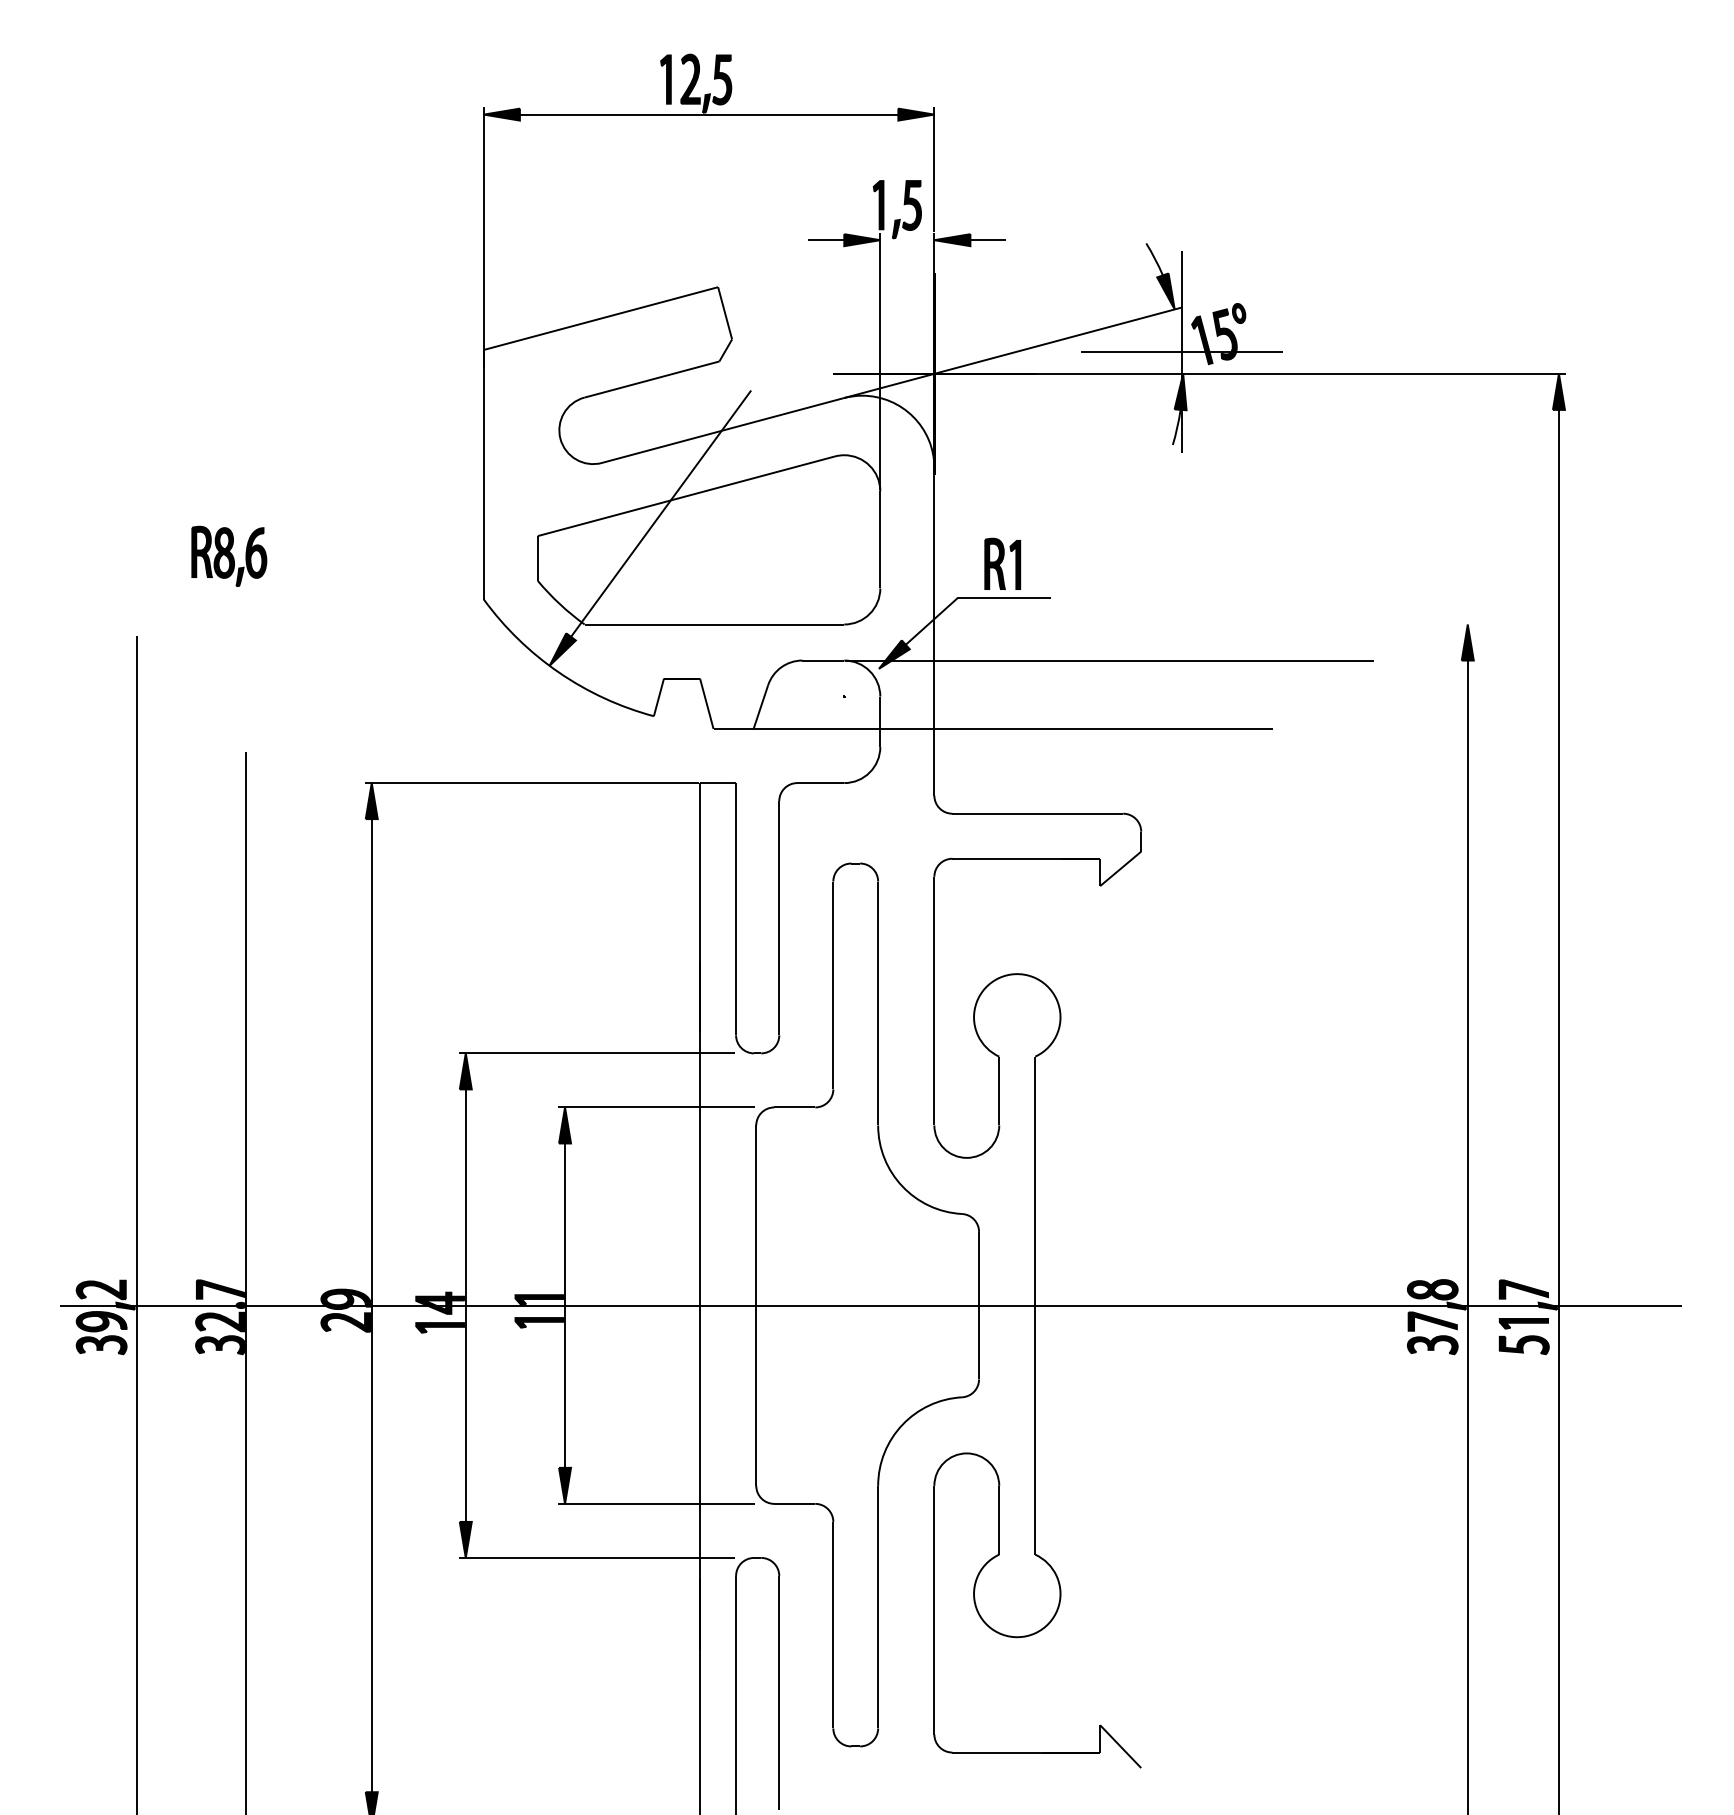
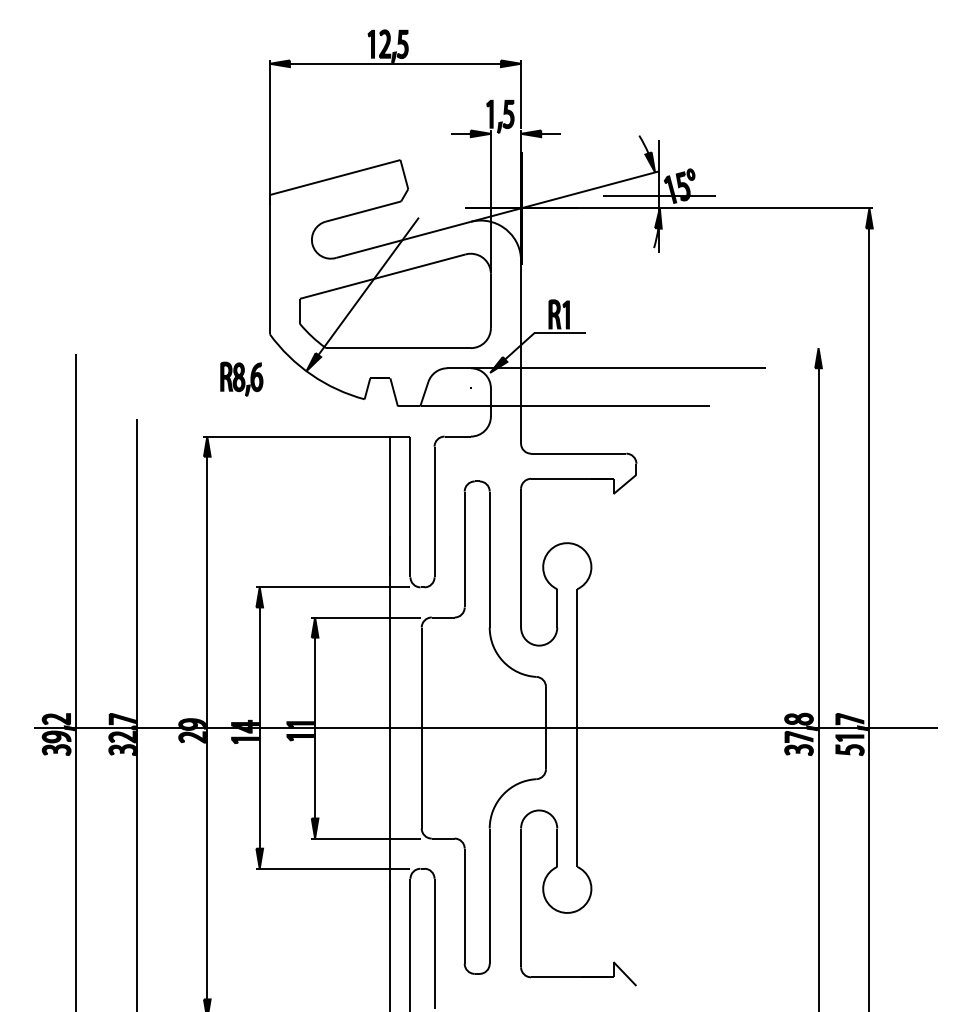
part: (228, 555) -> (241, 378), moved

